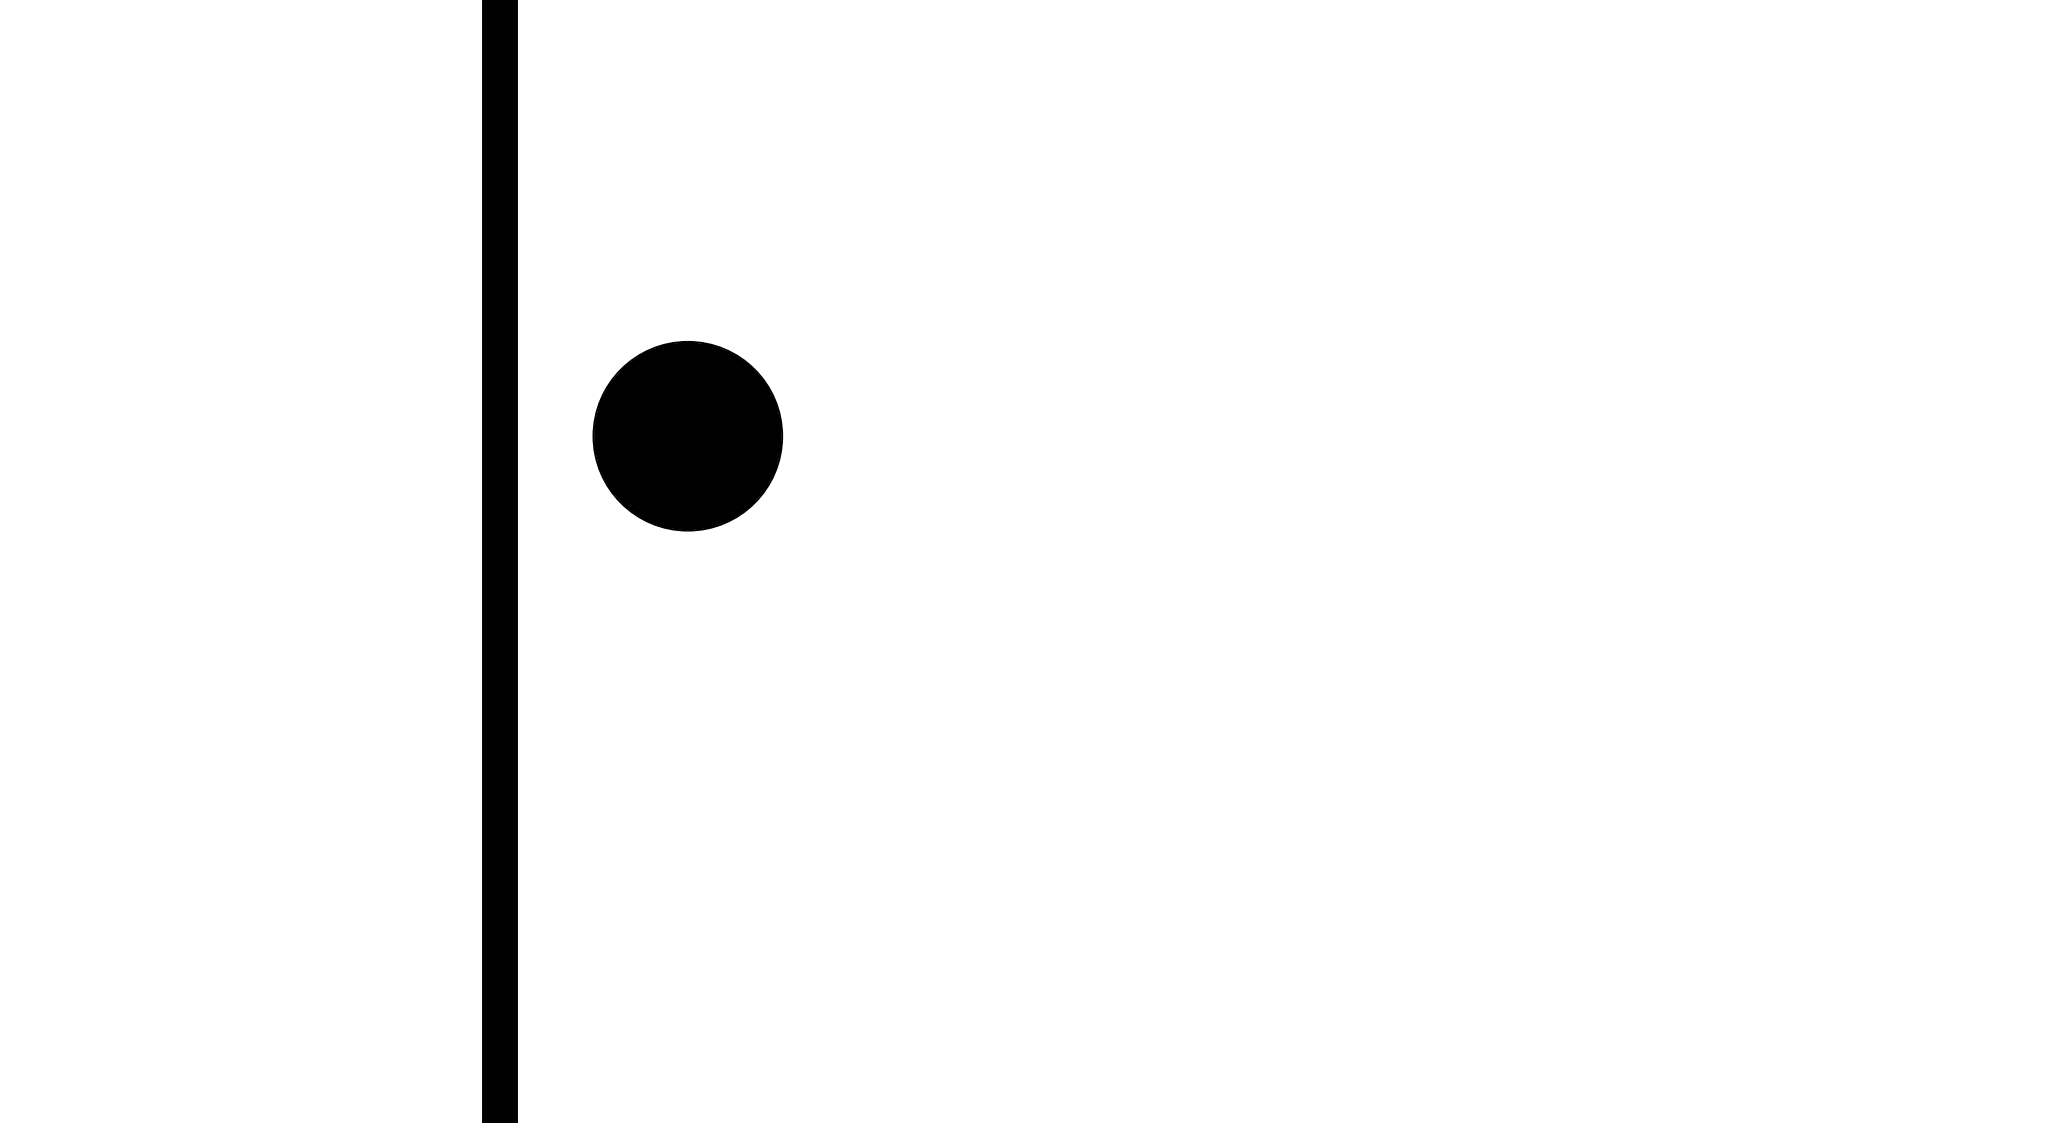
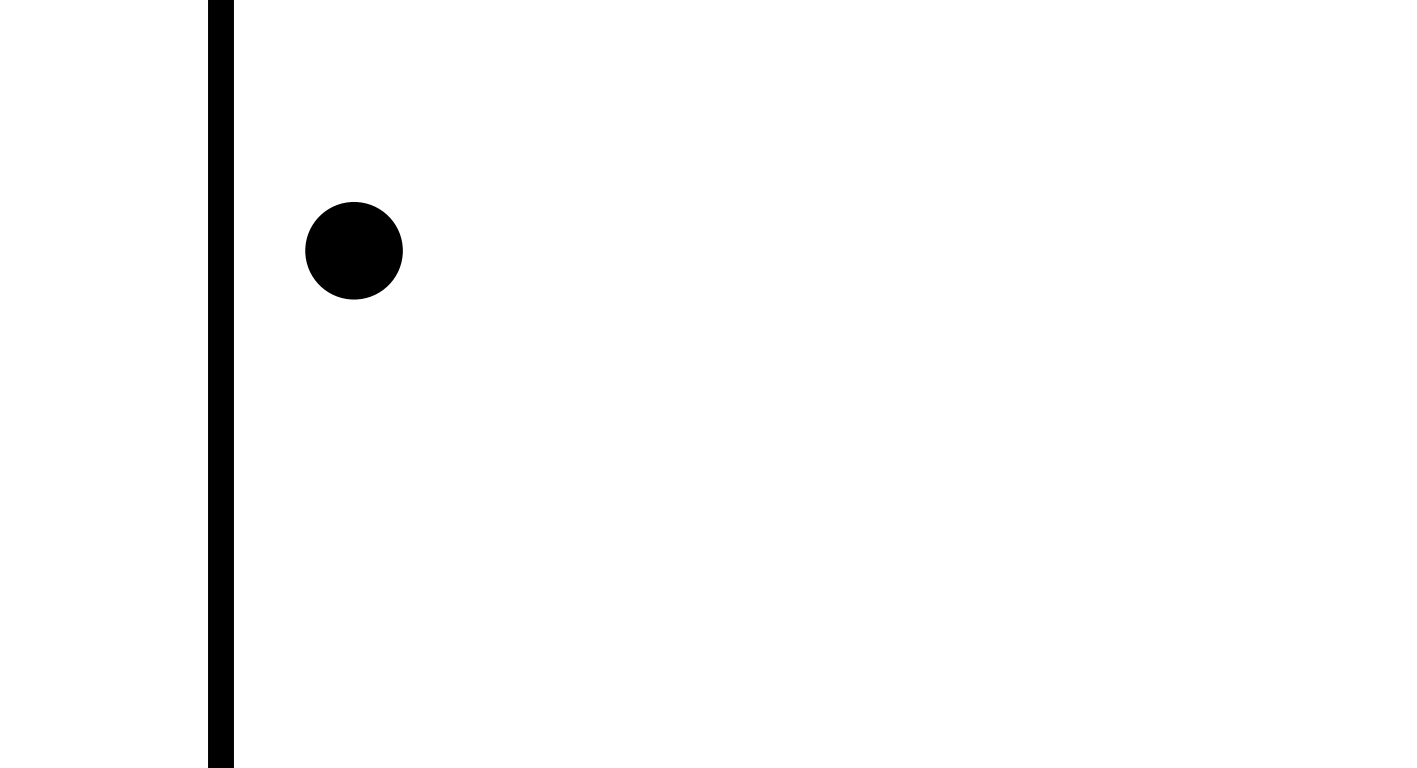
part: (687, 435) -> (353, 250), size x0.71

